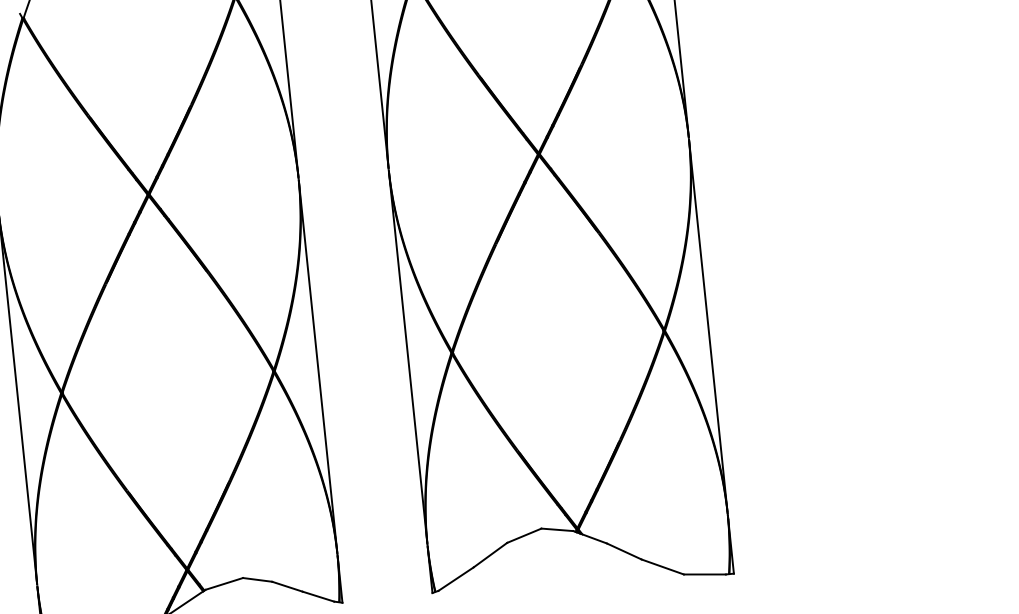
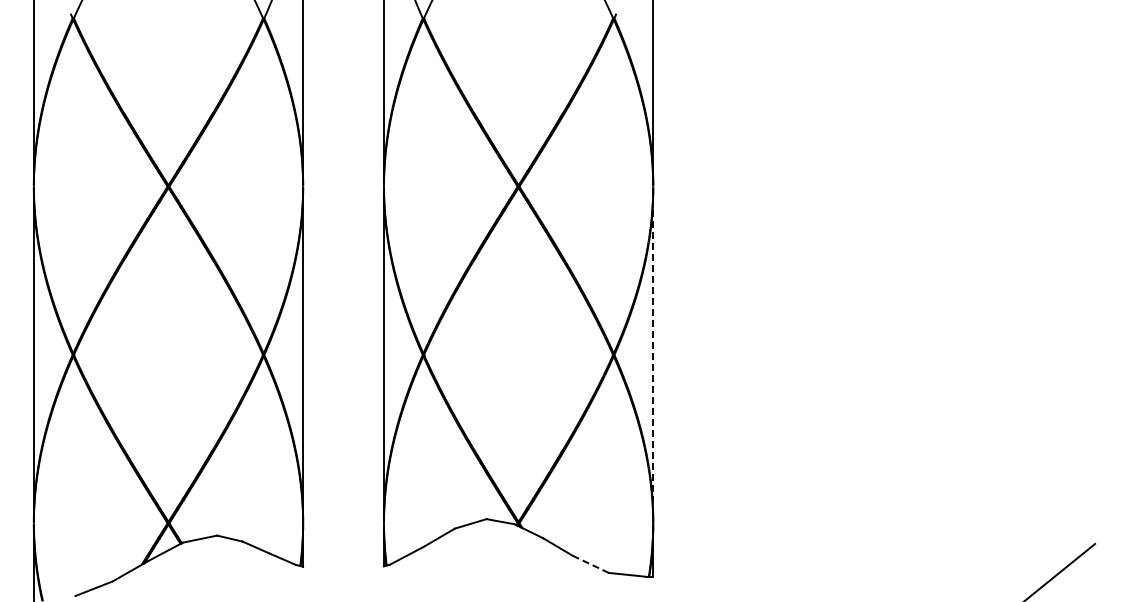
line: (708, 325) -> (653, 354), solid -> dashed
line: (662, 567) -> (590, 564), solid -> dashed

